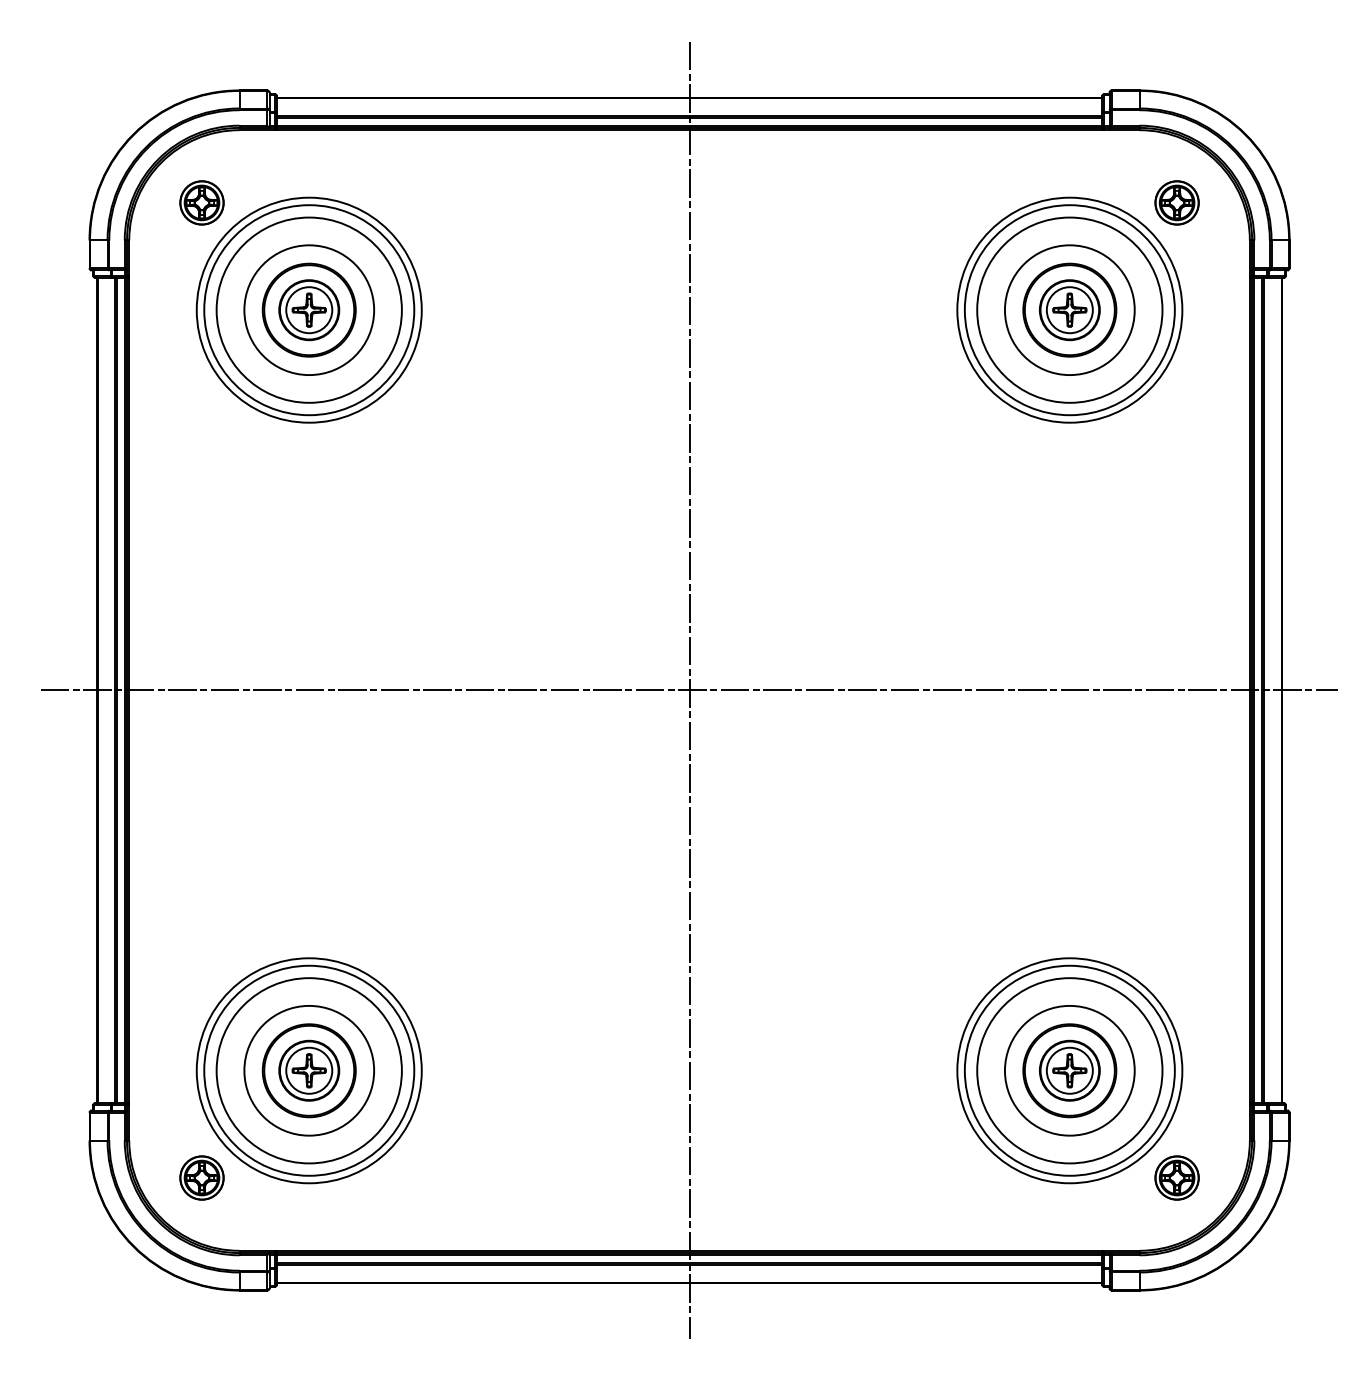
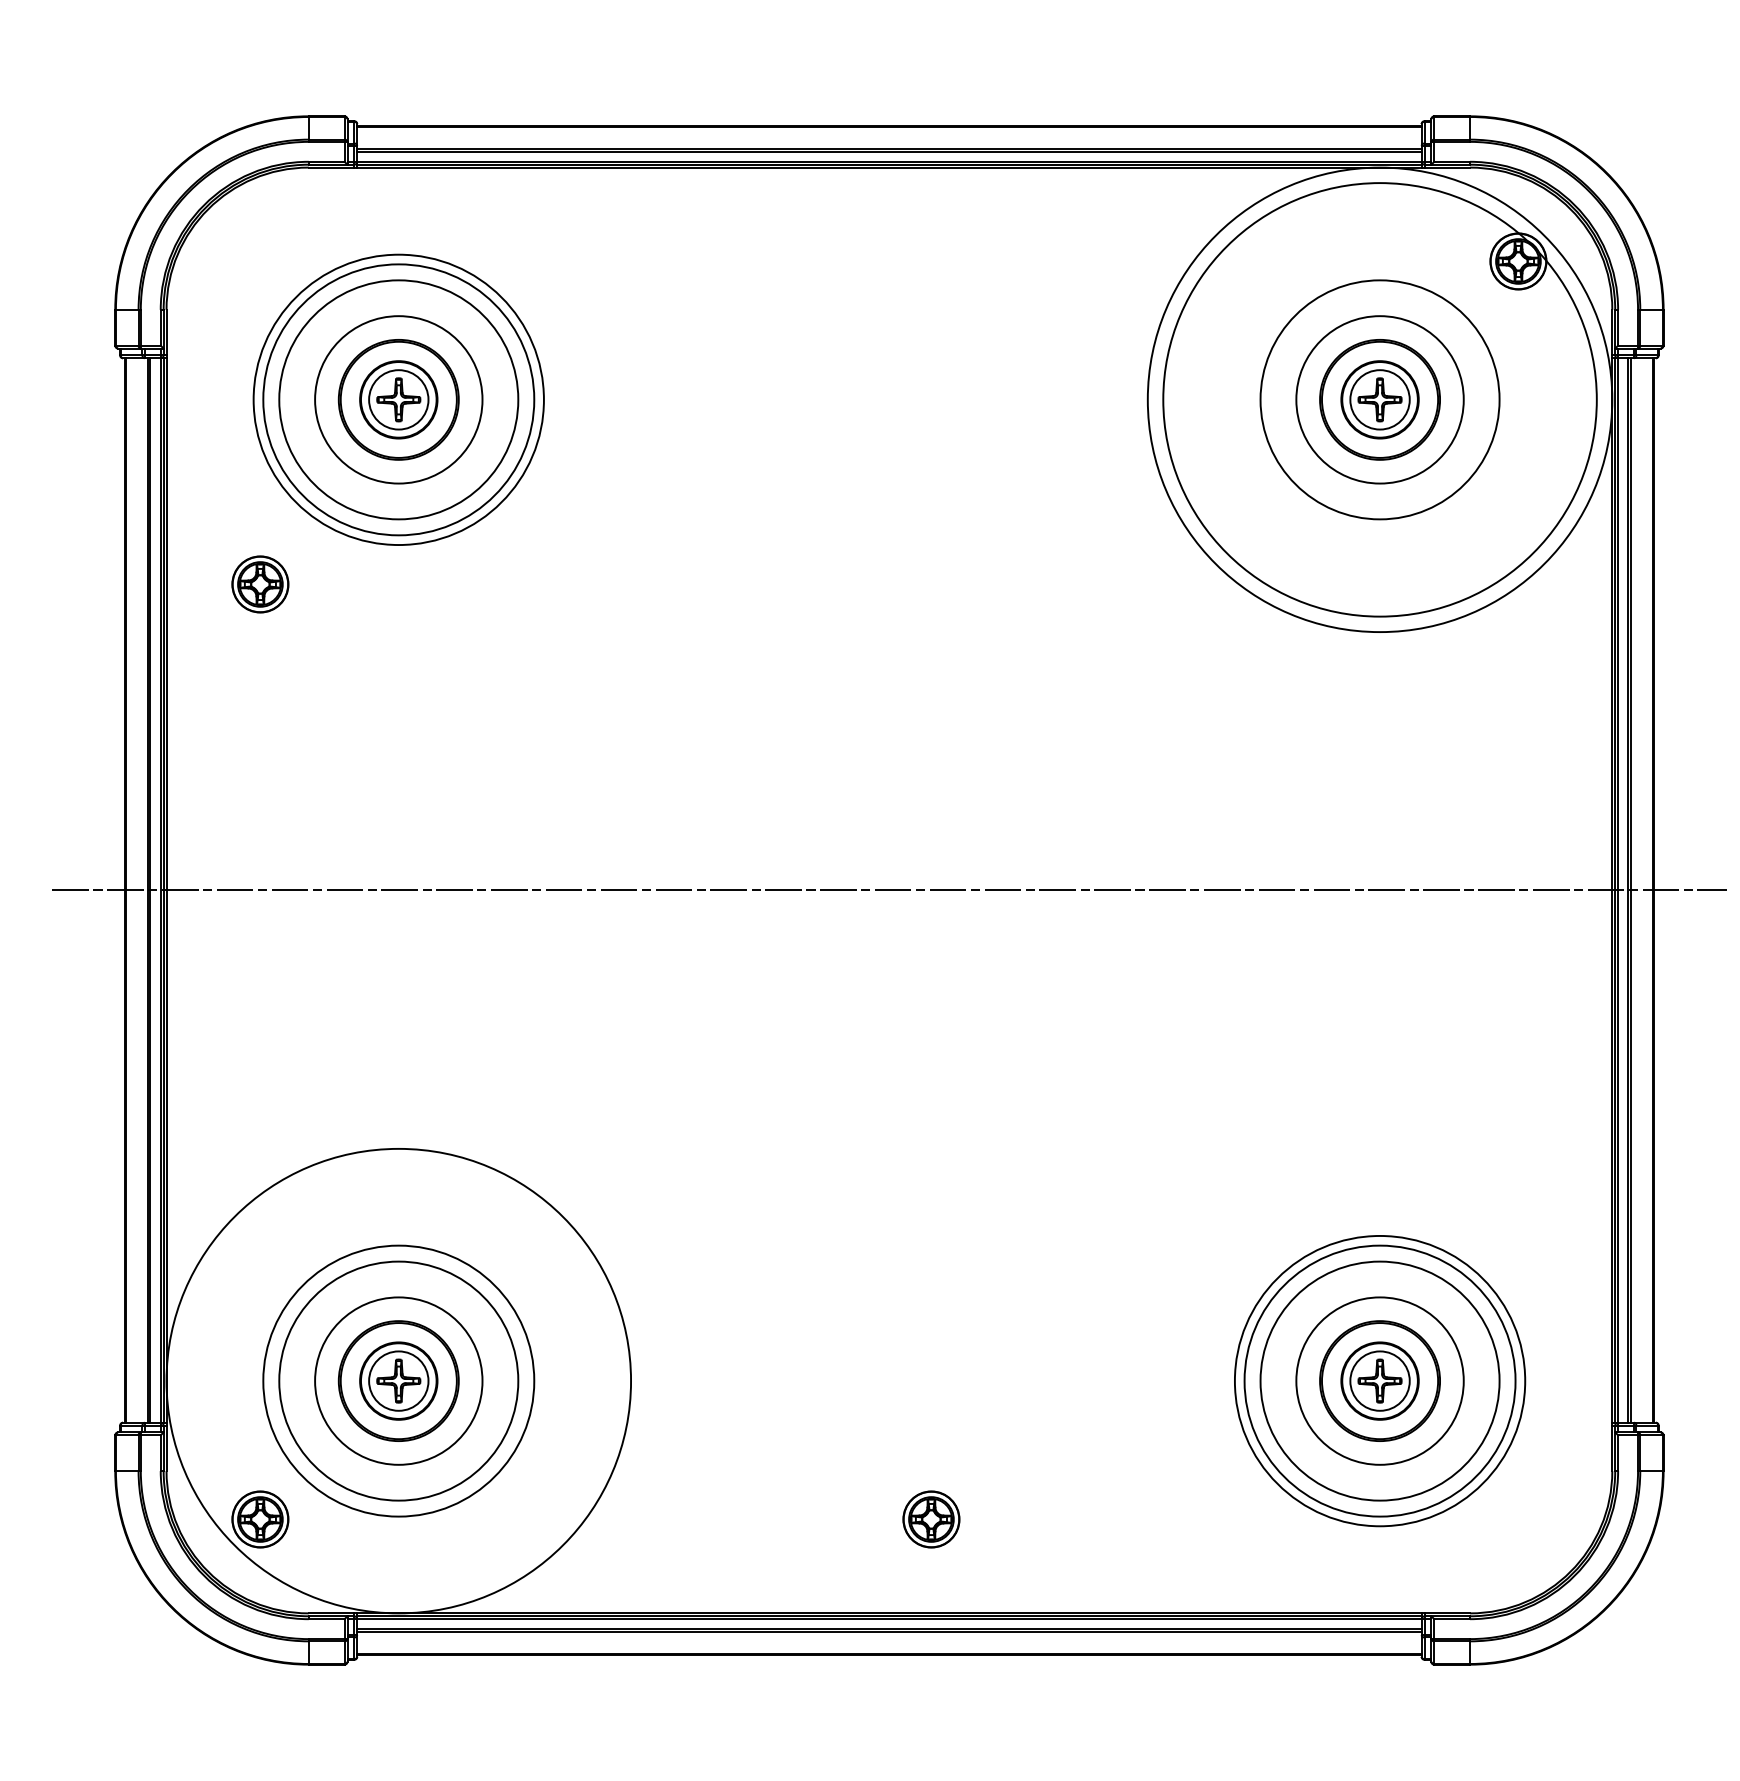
part: (202, 202) -> (260, 584), moved
circle: (1069, 309) -> (1379, 399), size x1.6
circle: (1069, 309) -> (1379, 399), size x1.6
line: (689, 690) -> (889, 890), removed
circle: (309, 1070) -> (398, 1380), size x1.6
part: (1177, 1178) -> (931, 1519), moved

